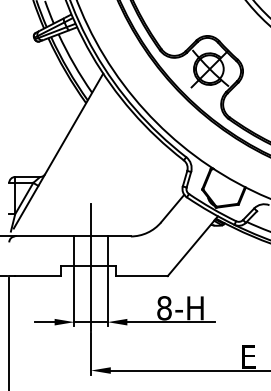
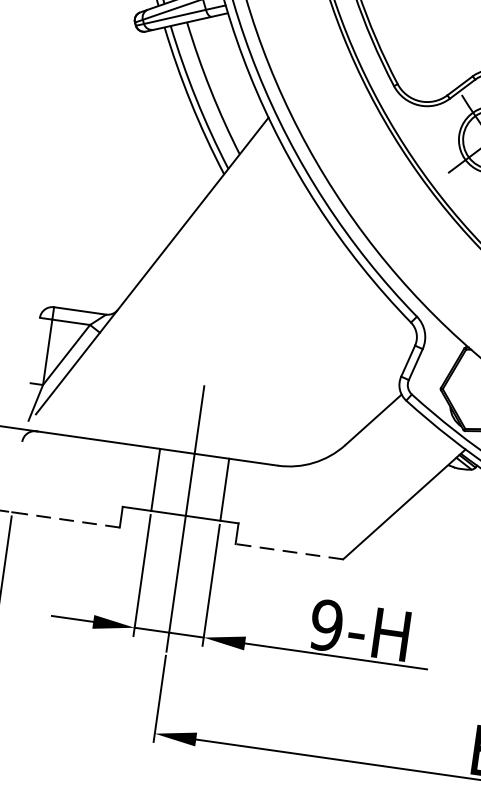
line: (37, 276) -> (71, 521), solid -> dashed
line: (142, 276) -> (290, 552), solid -> dashed
text: (164, 308) -> (326, 625), 8-H -> 9-H

